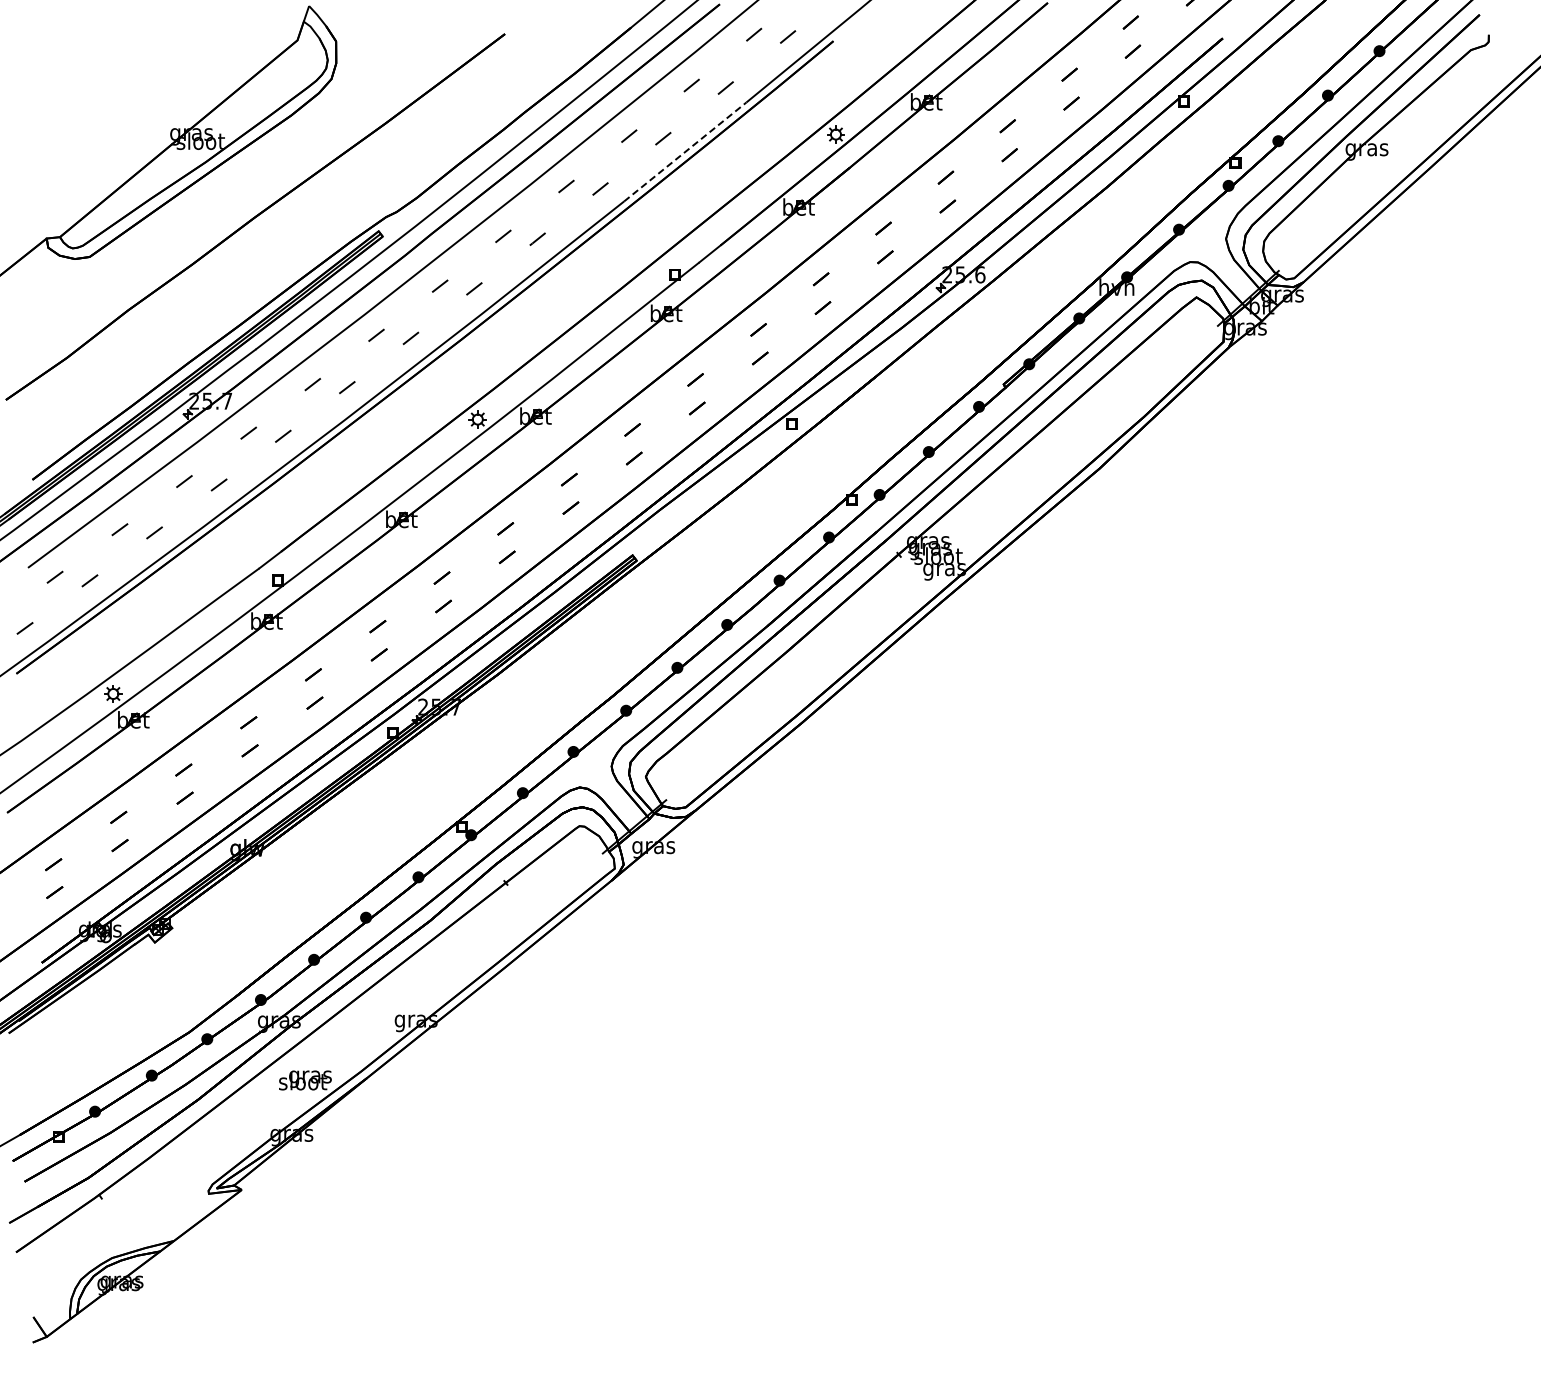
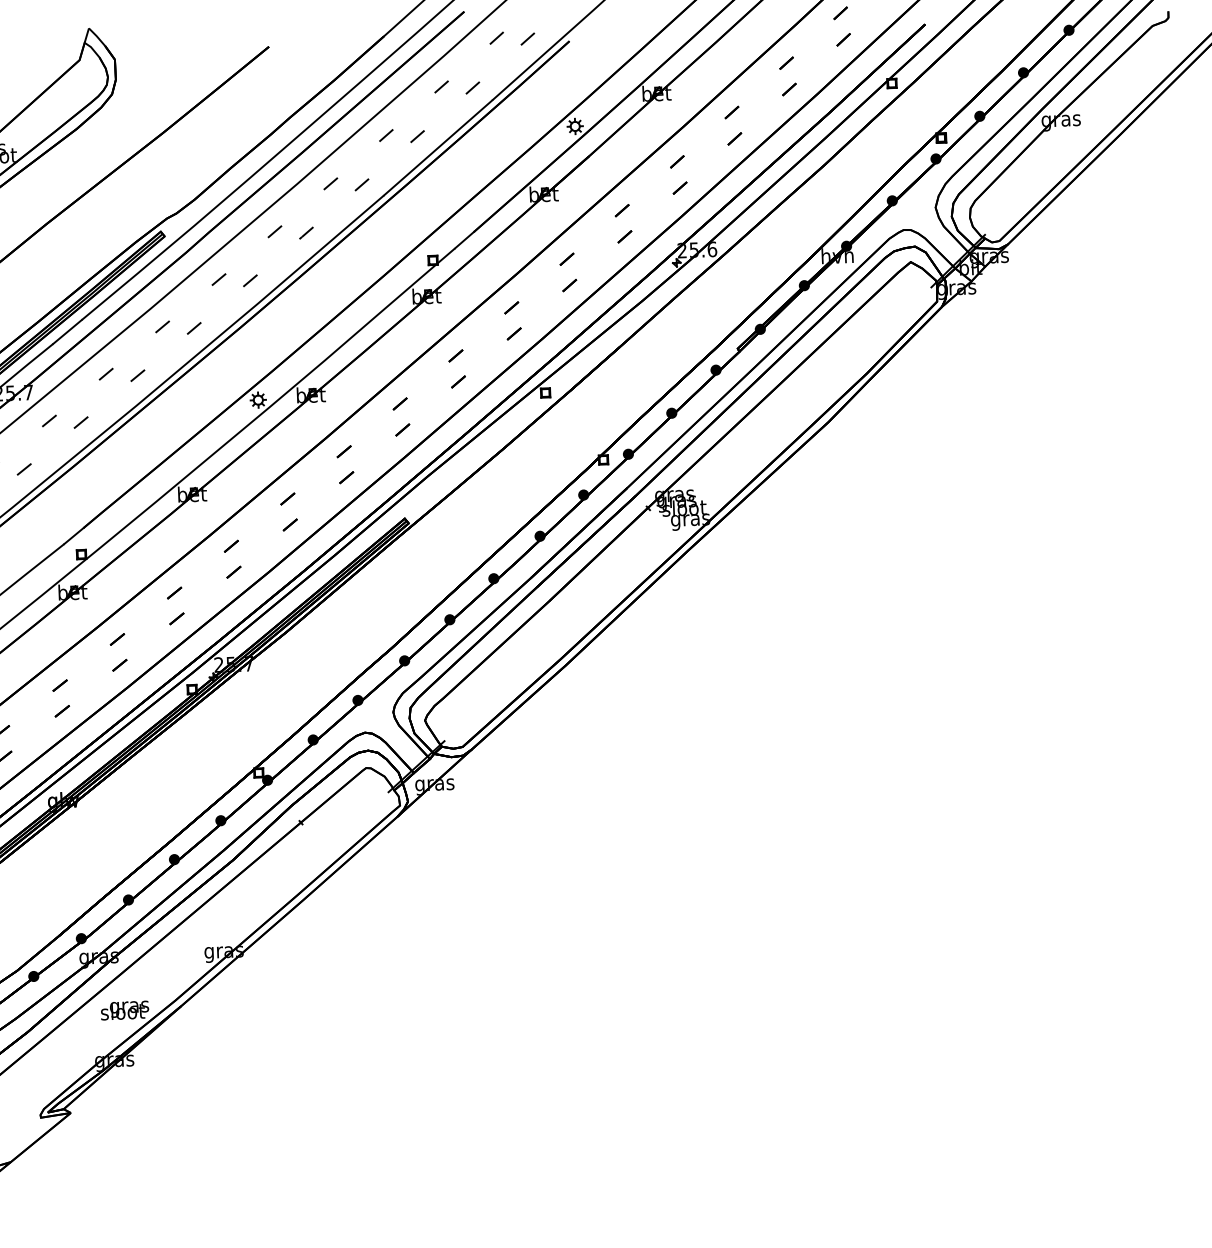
line: (685, 152) -> (438, 148), dashed -> solid

